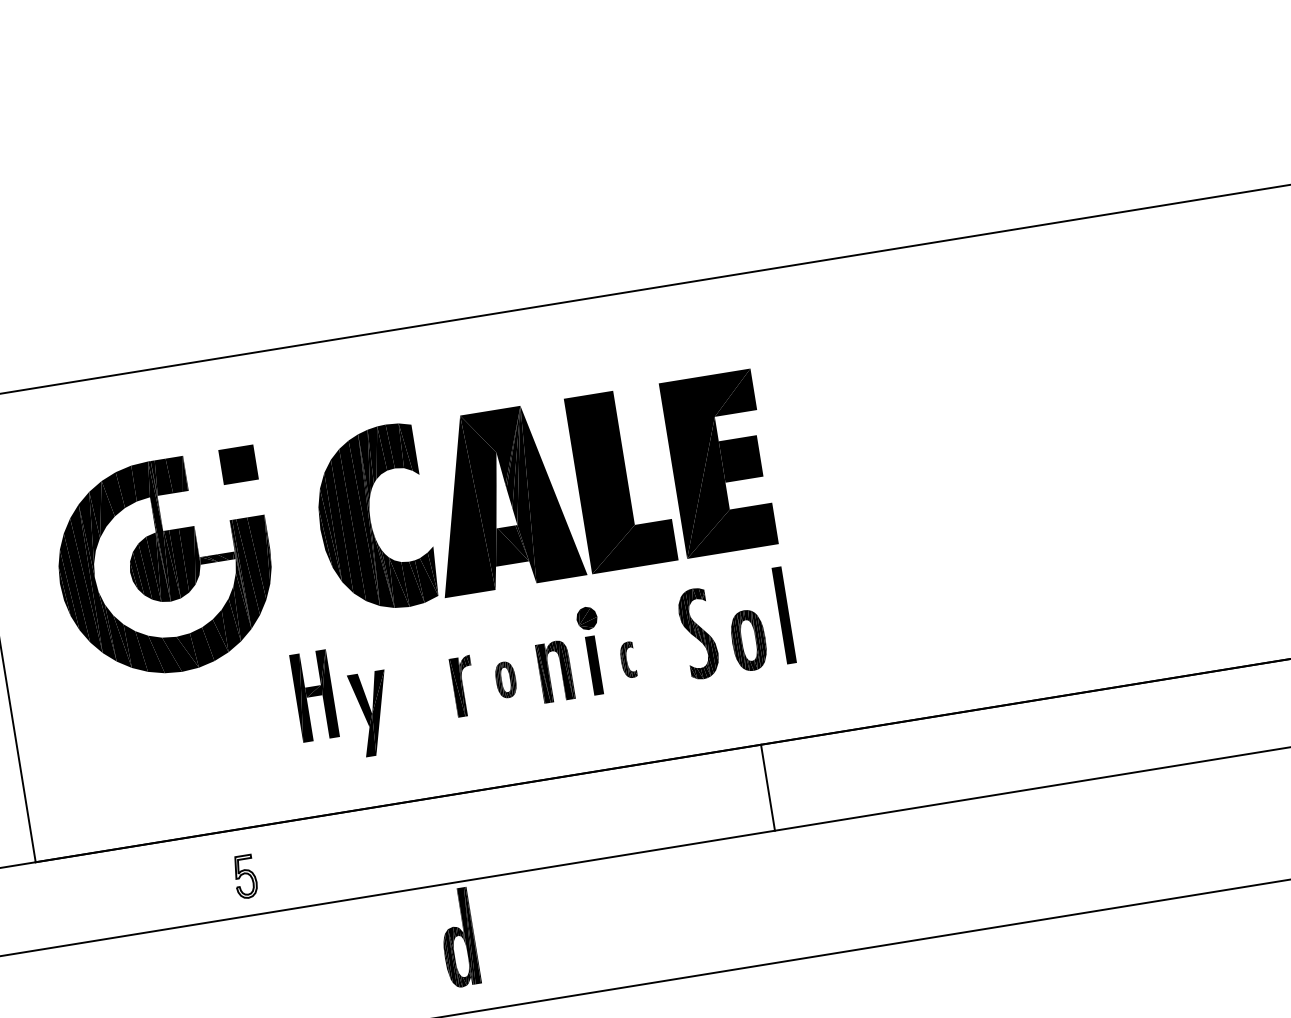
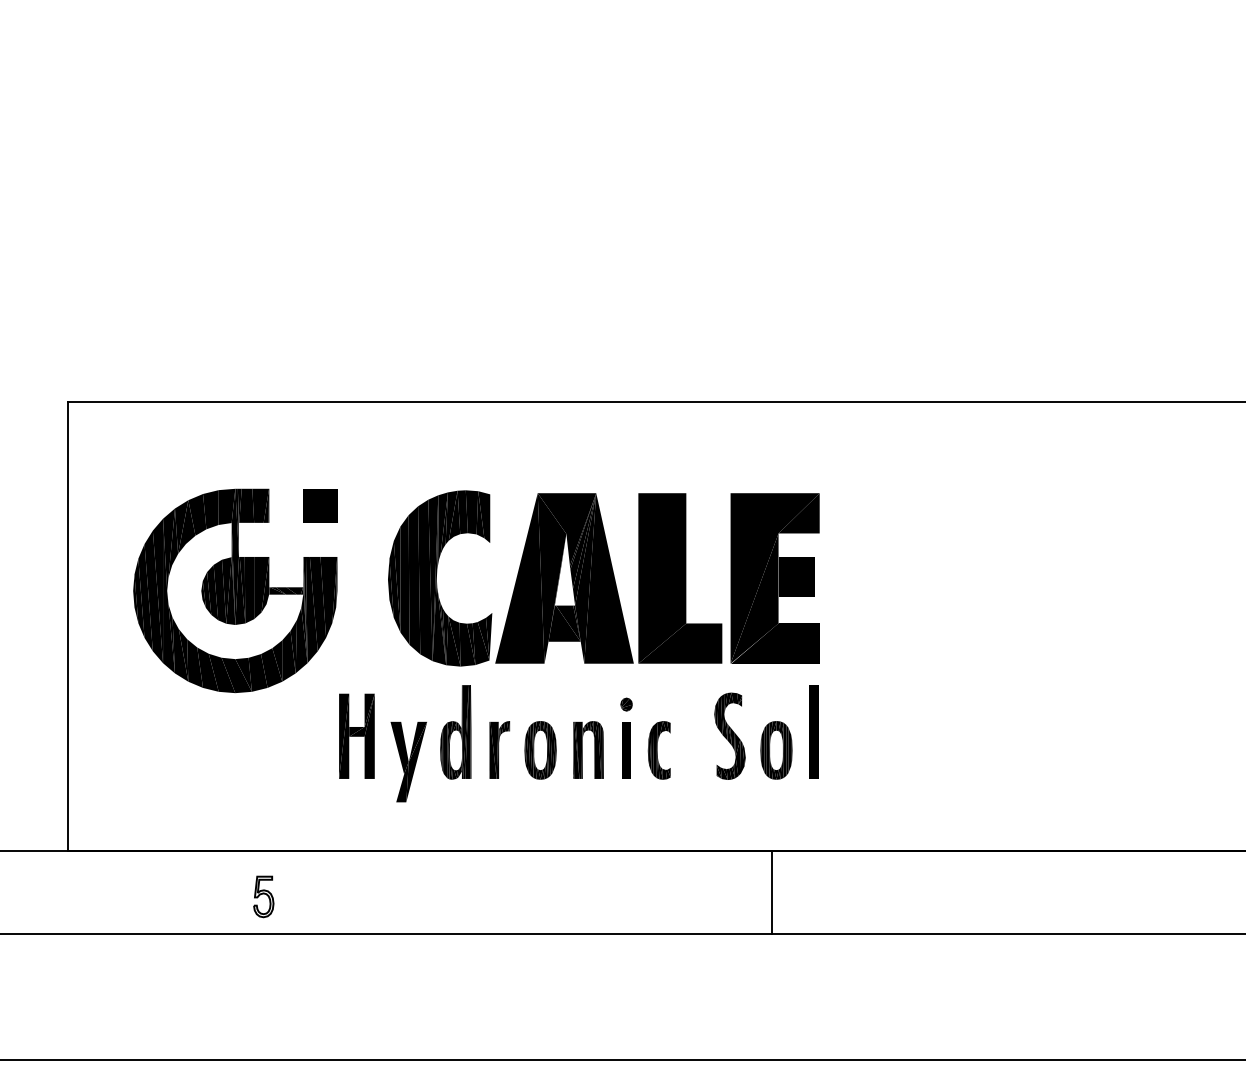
part: (586, 618) -> (626, 704), size x0.62
part: (627, 660) -> (658, 750), size x1.67
part: (505, 680) -> (540, 750), size x1.67
part: (457, 938) -> (455, 732), moved

